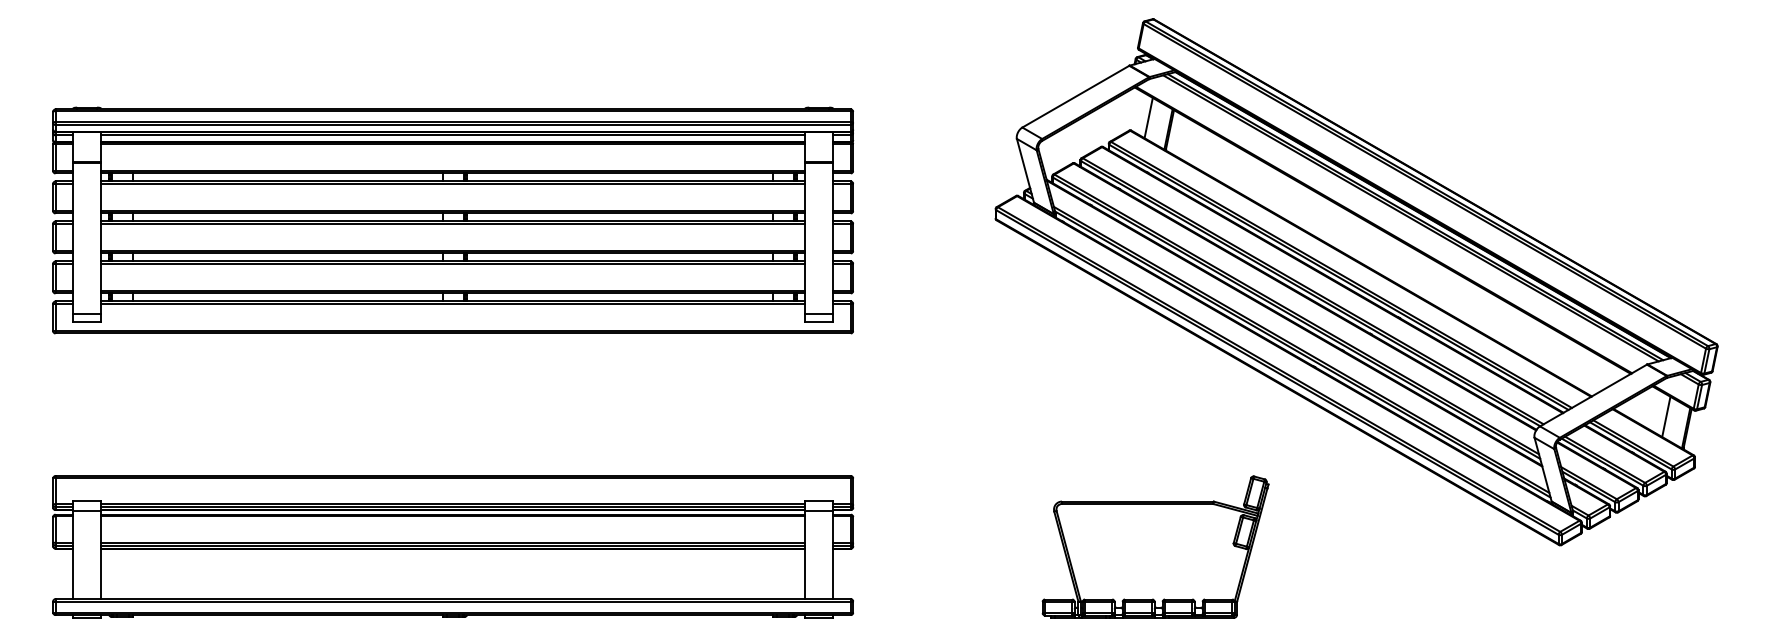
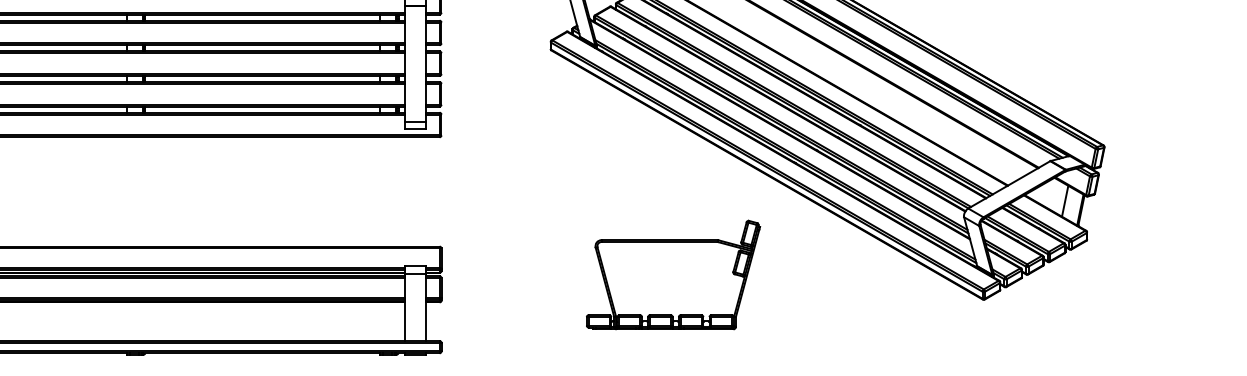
part: (1155, 546) -> (673, 274), moved

